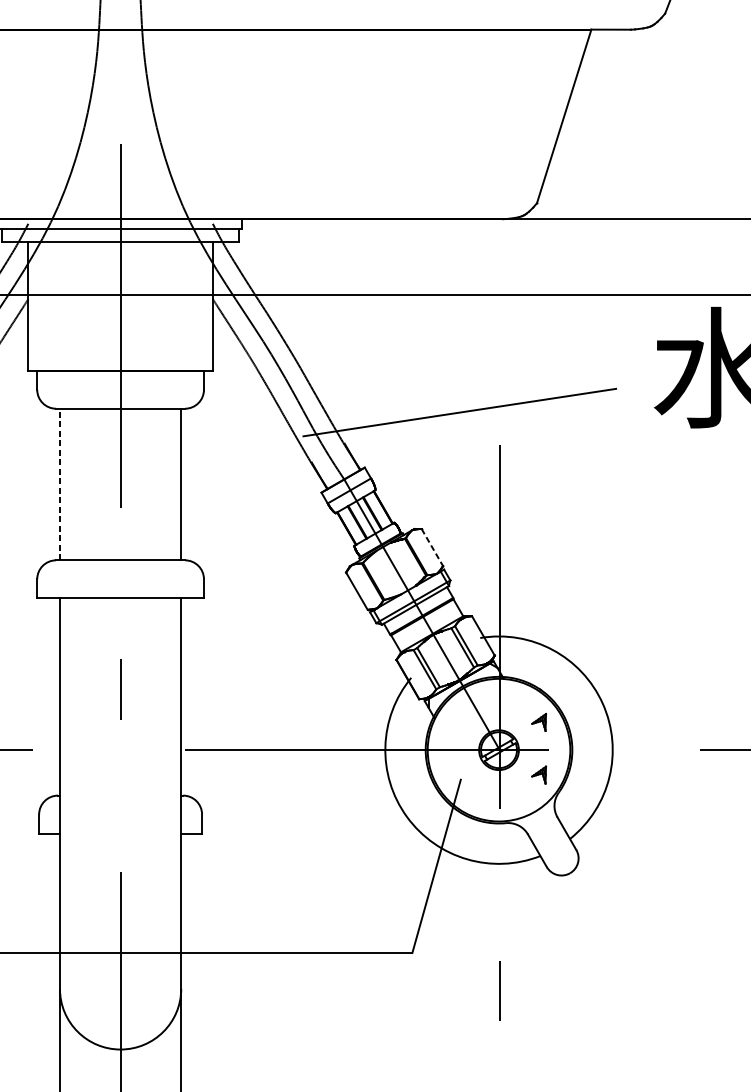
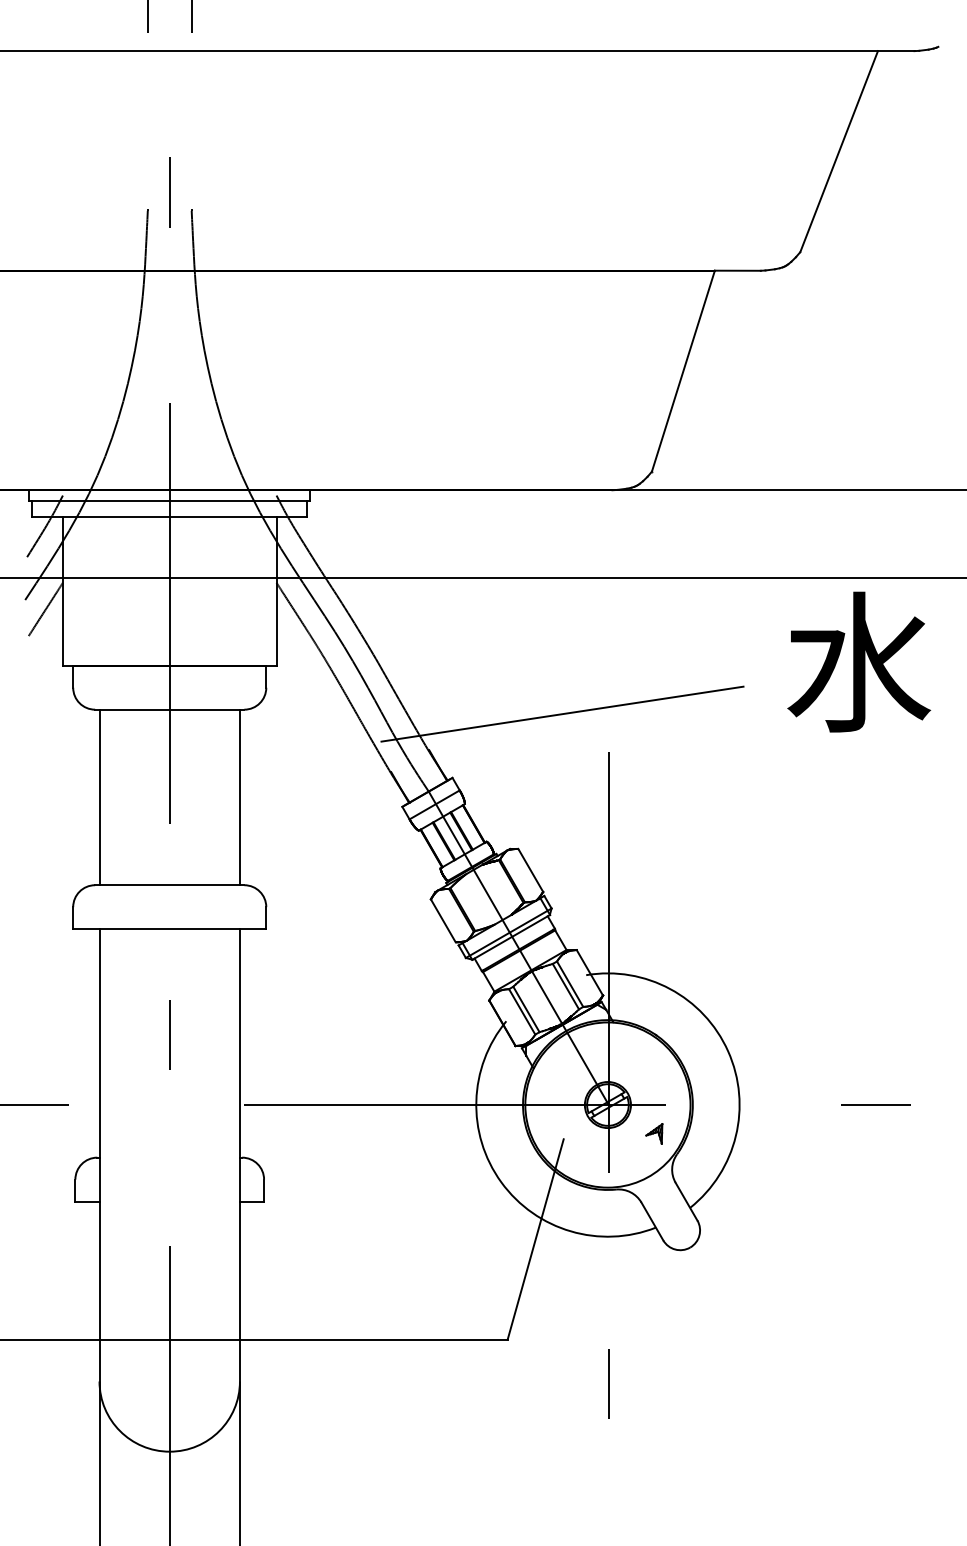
line: (59, 484) -> (99, 797), dashed -> solid
line: (432, 547) -> (530, 870), dashed -> solid
part: (539, 722) -> (654, 1072), removed

